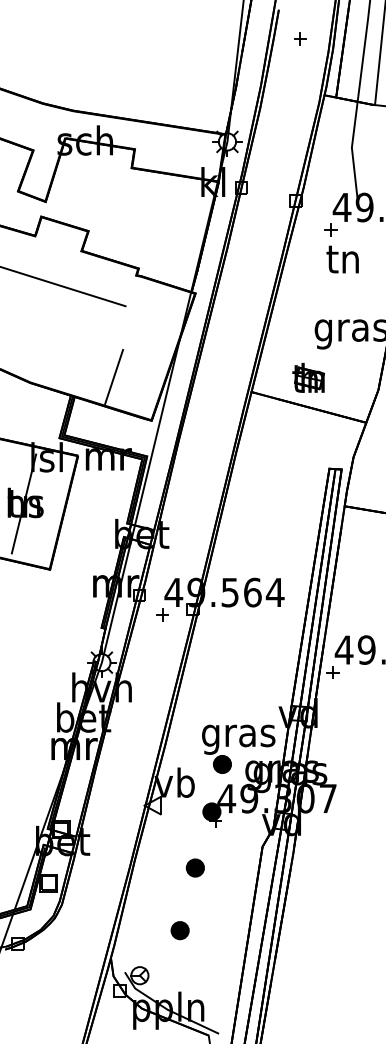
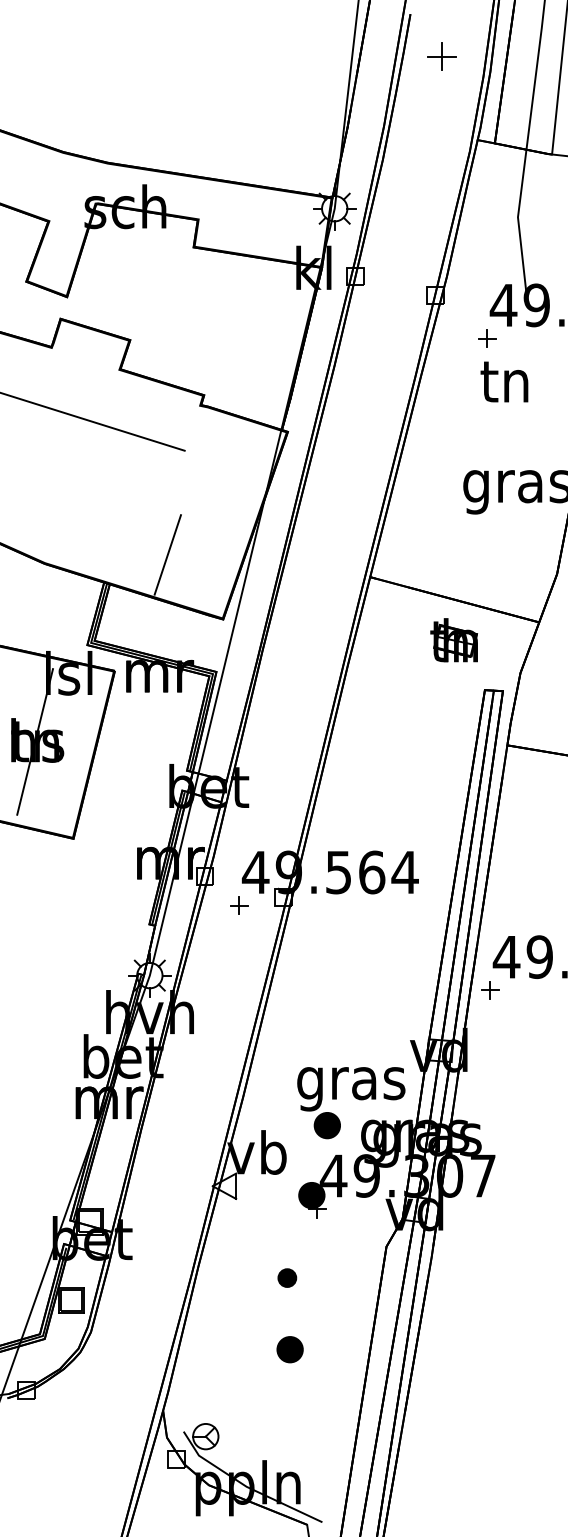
part: (300, 38) -> (442, 56), size x1.6
part: (308, 377) -> (454, 639), moved
part: (194, 867) -> (286, 1277), size x0.7
part: (179, 930) -> (289, 1349), moved

